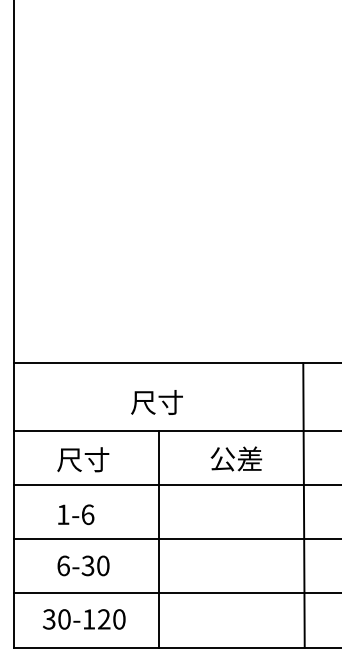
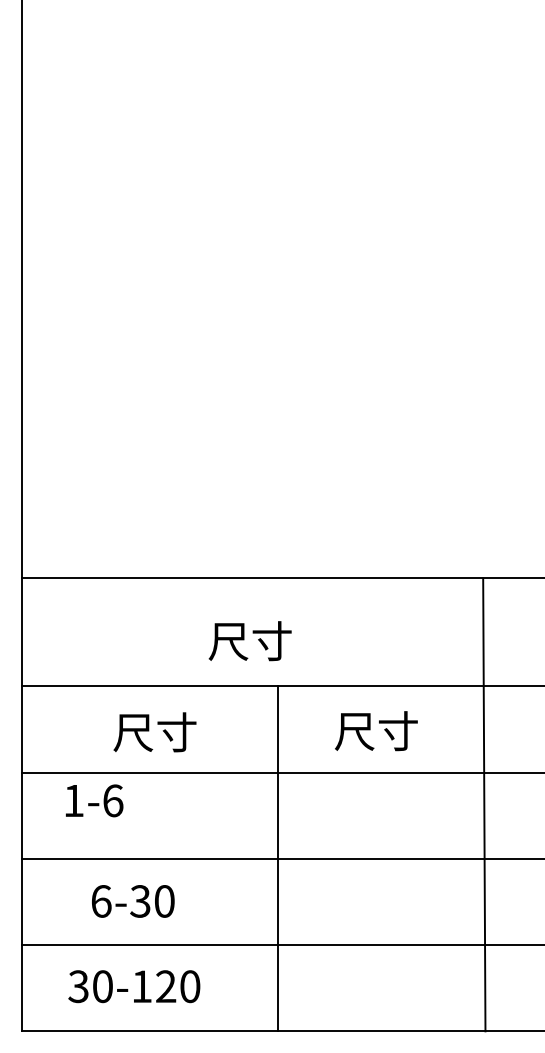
text: (236, 458) -> (376, 730), 公差 -> 尺寸
text: (83, 459) -> (155, 731), moved
text: (76, 514) -> (94, 800), moved
line: (158, 538) -> (278, 857), moved

